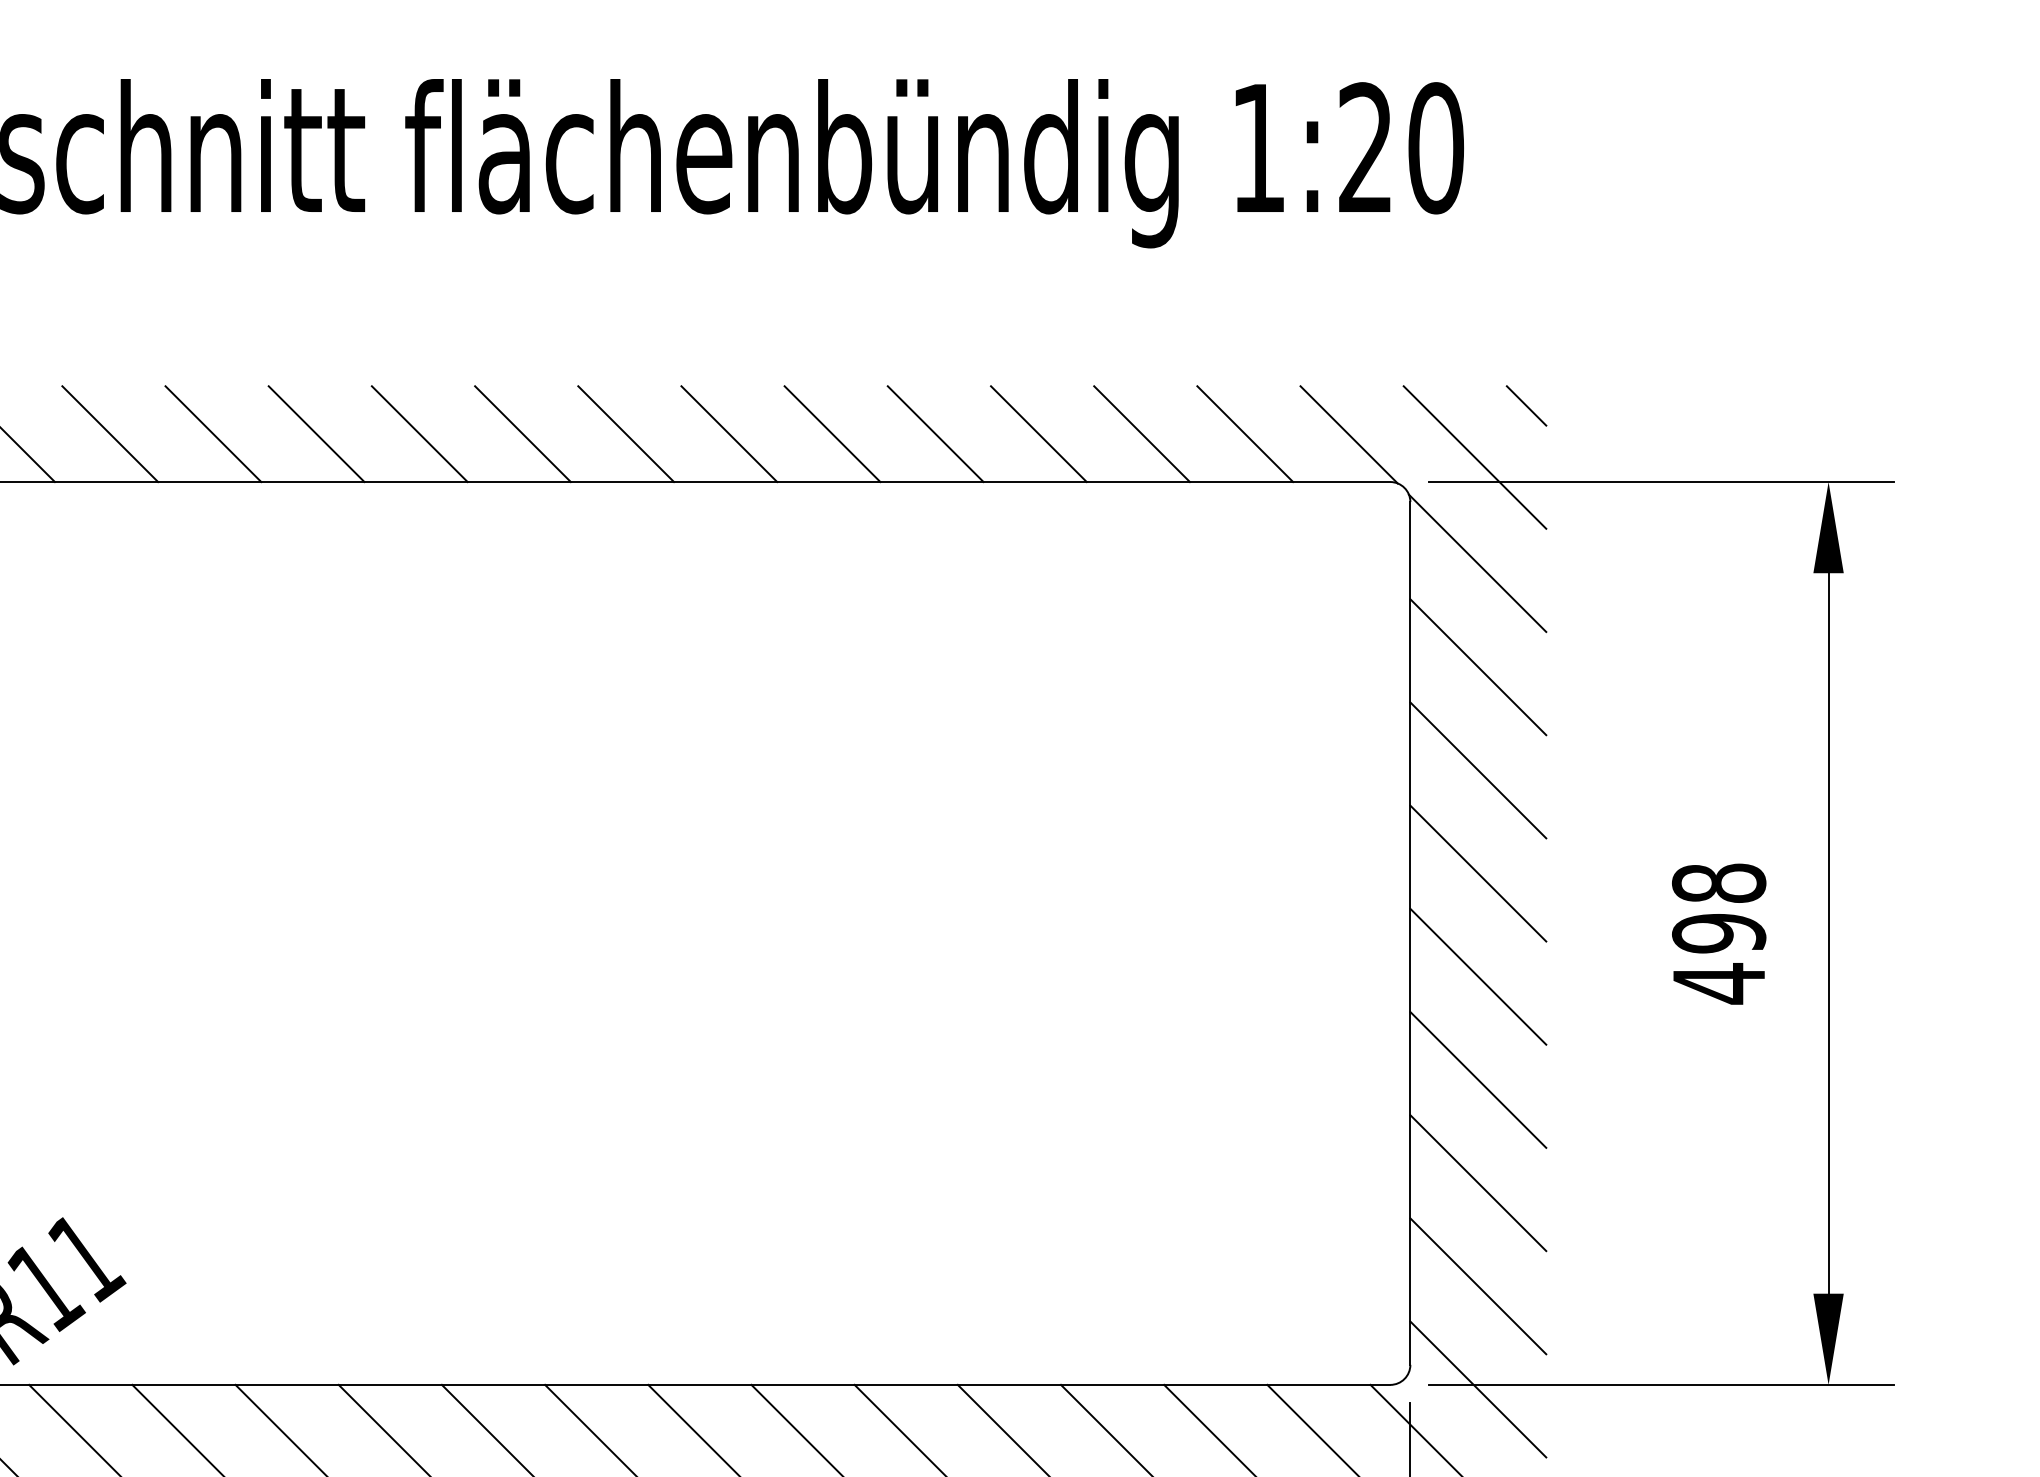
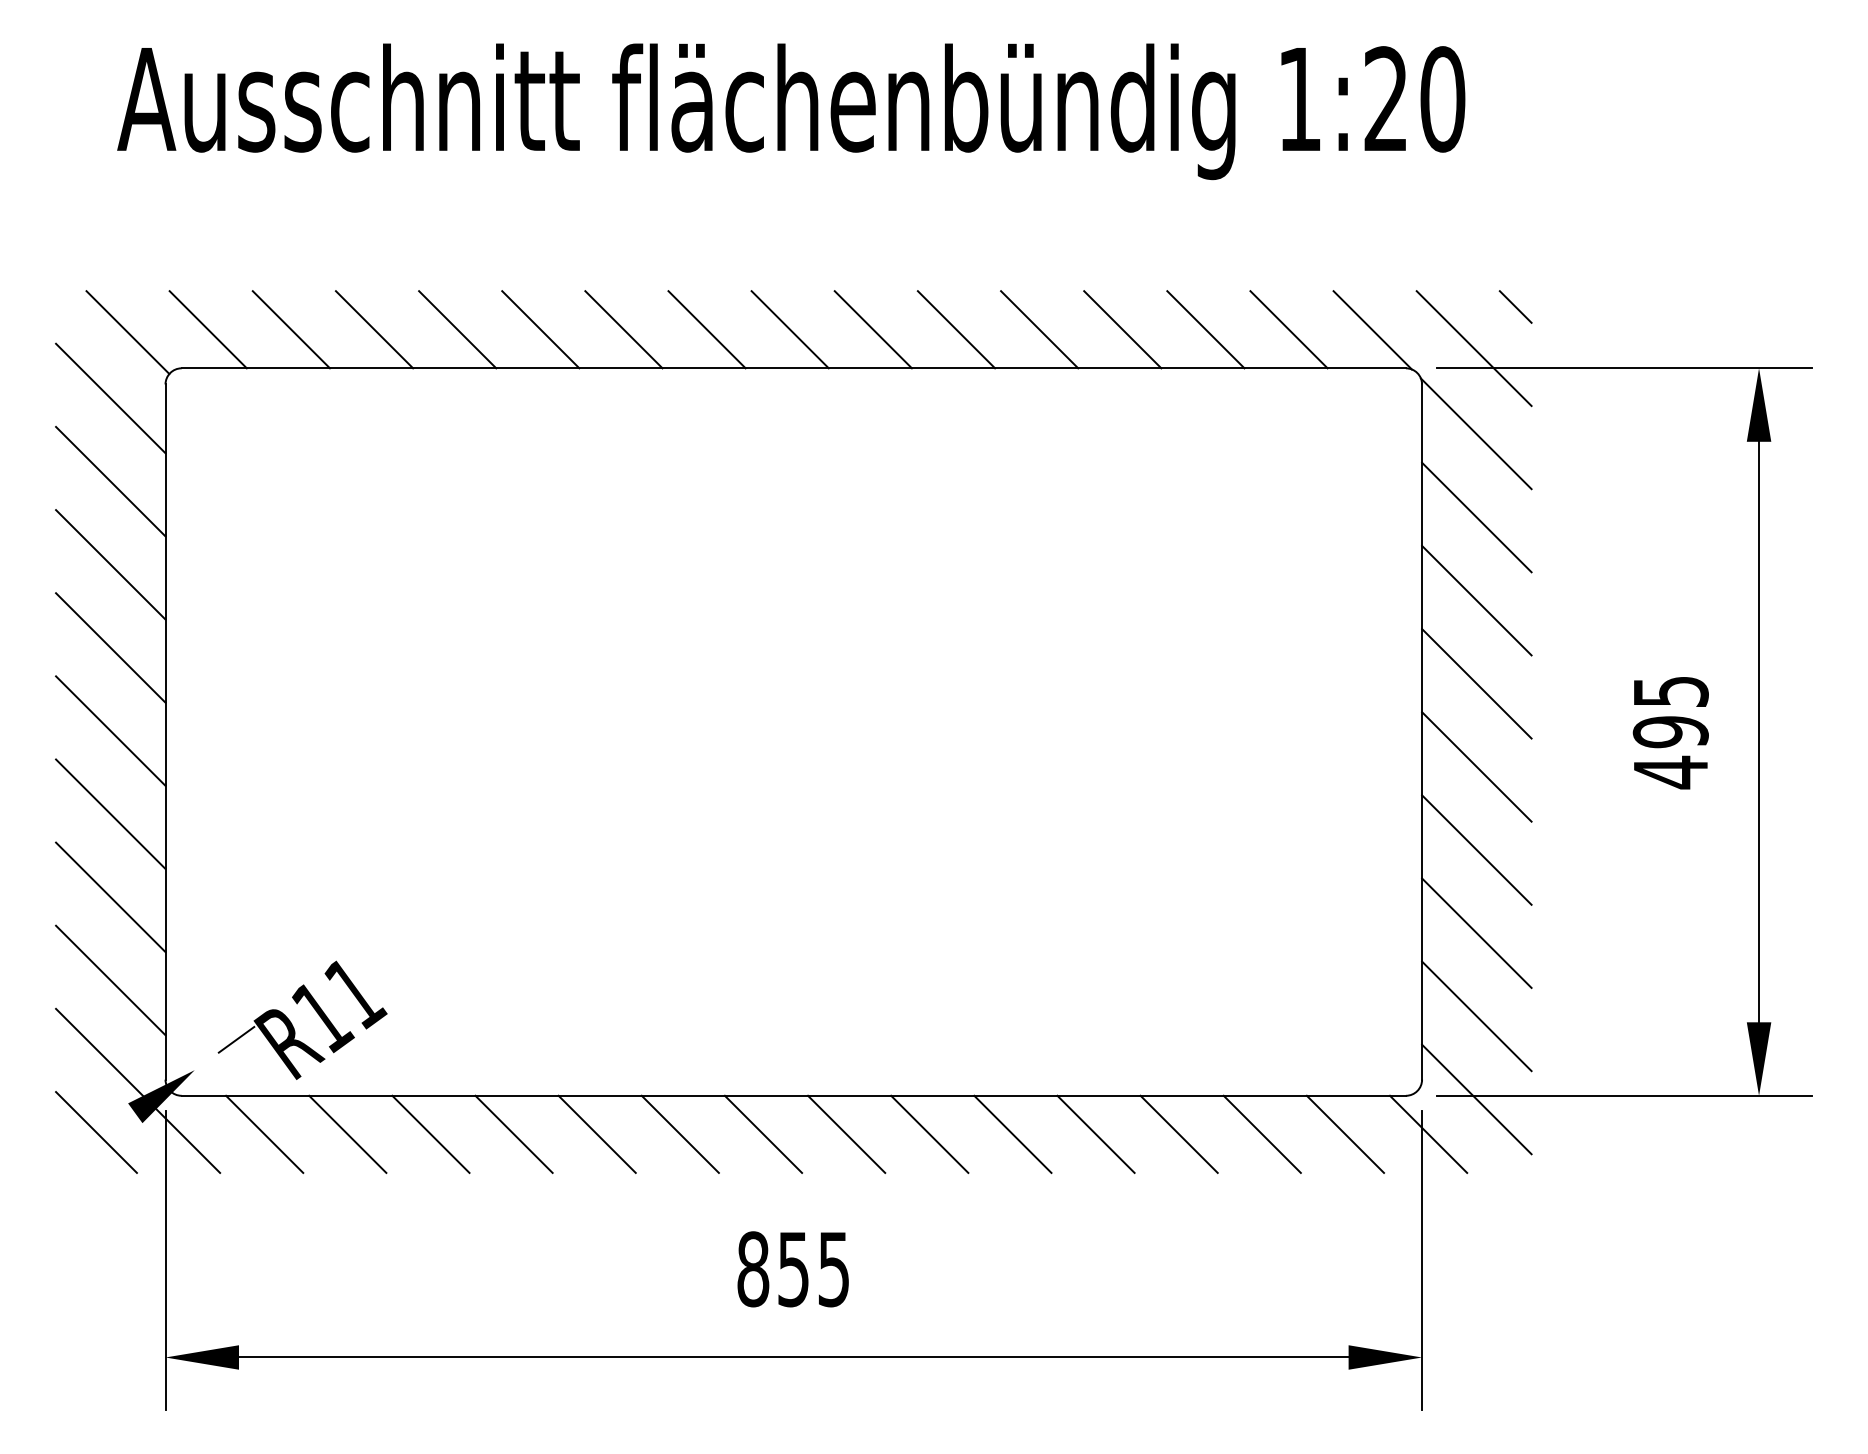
text: (1718, 883) -> (1670, 691), 498 -> 495

